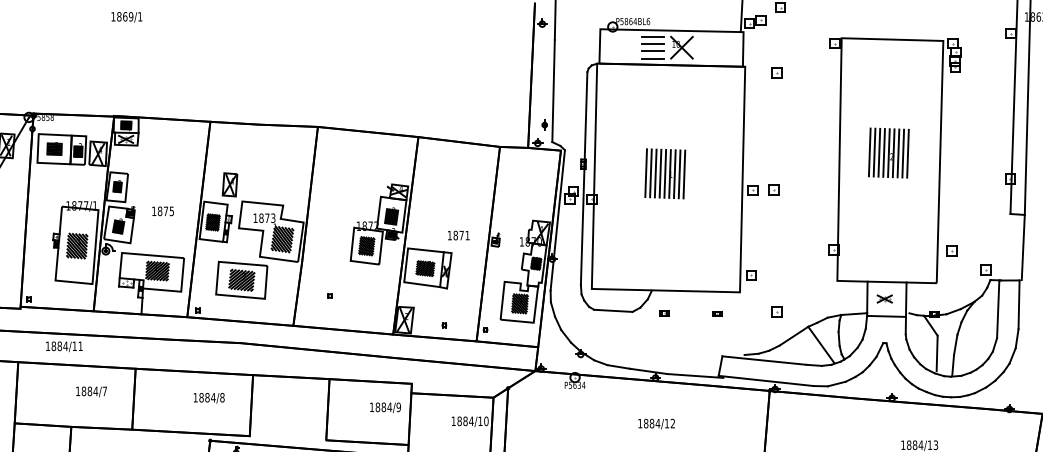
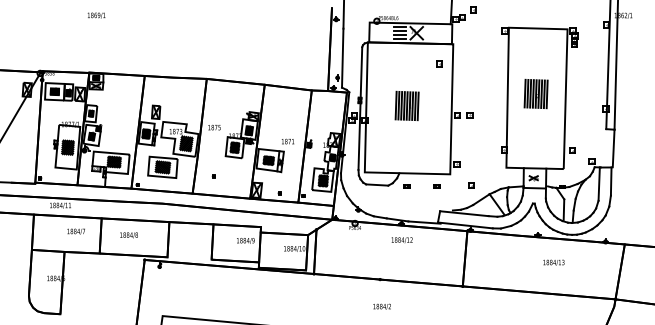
part: (776, 72) -> (439, 63), moved
text: (163, 211) -> (214, 127), moved
text: (208, 398) -> (128, 235), moved
text: (655, 424) -> (401, 240), moved

